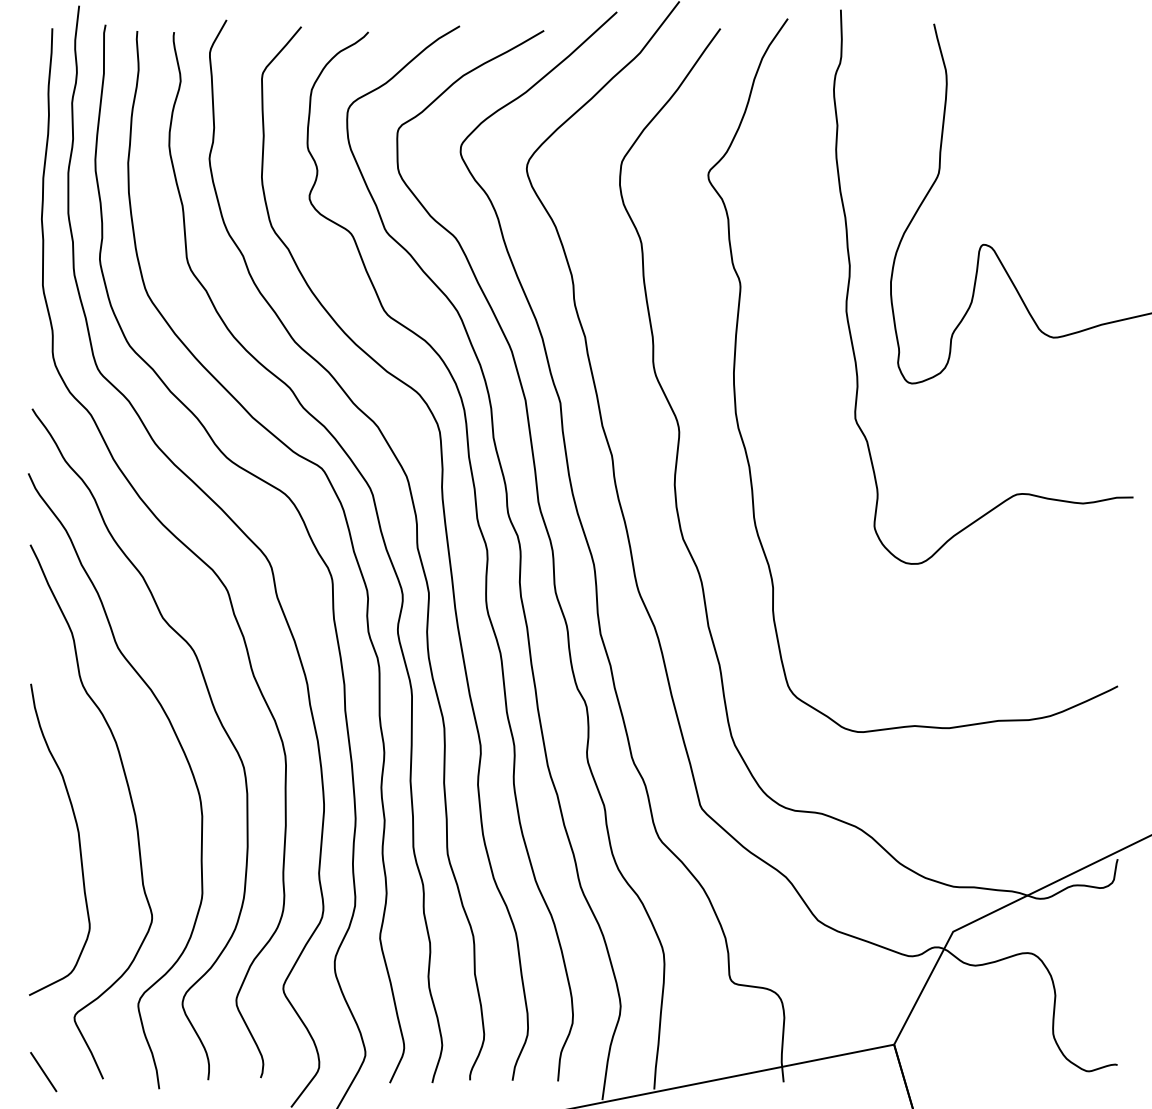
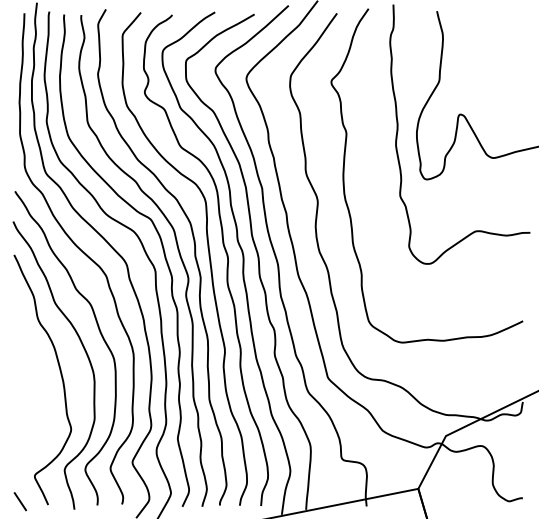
curve: (75, 832) -> (35, 389), removed

